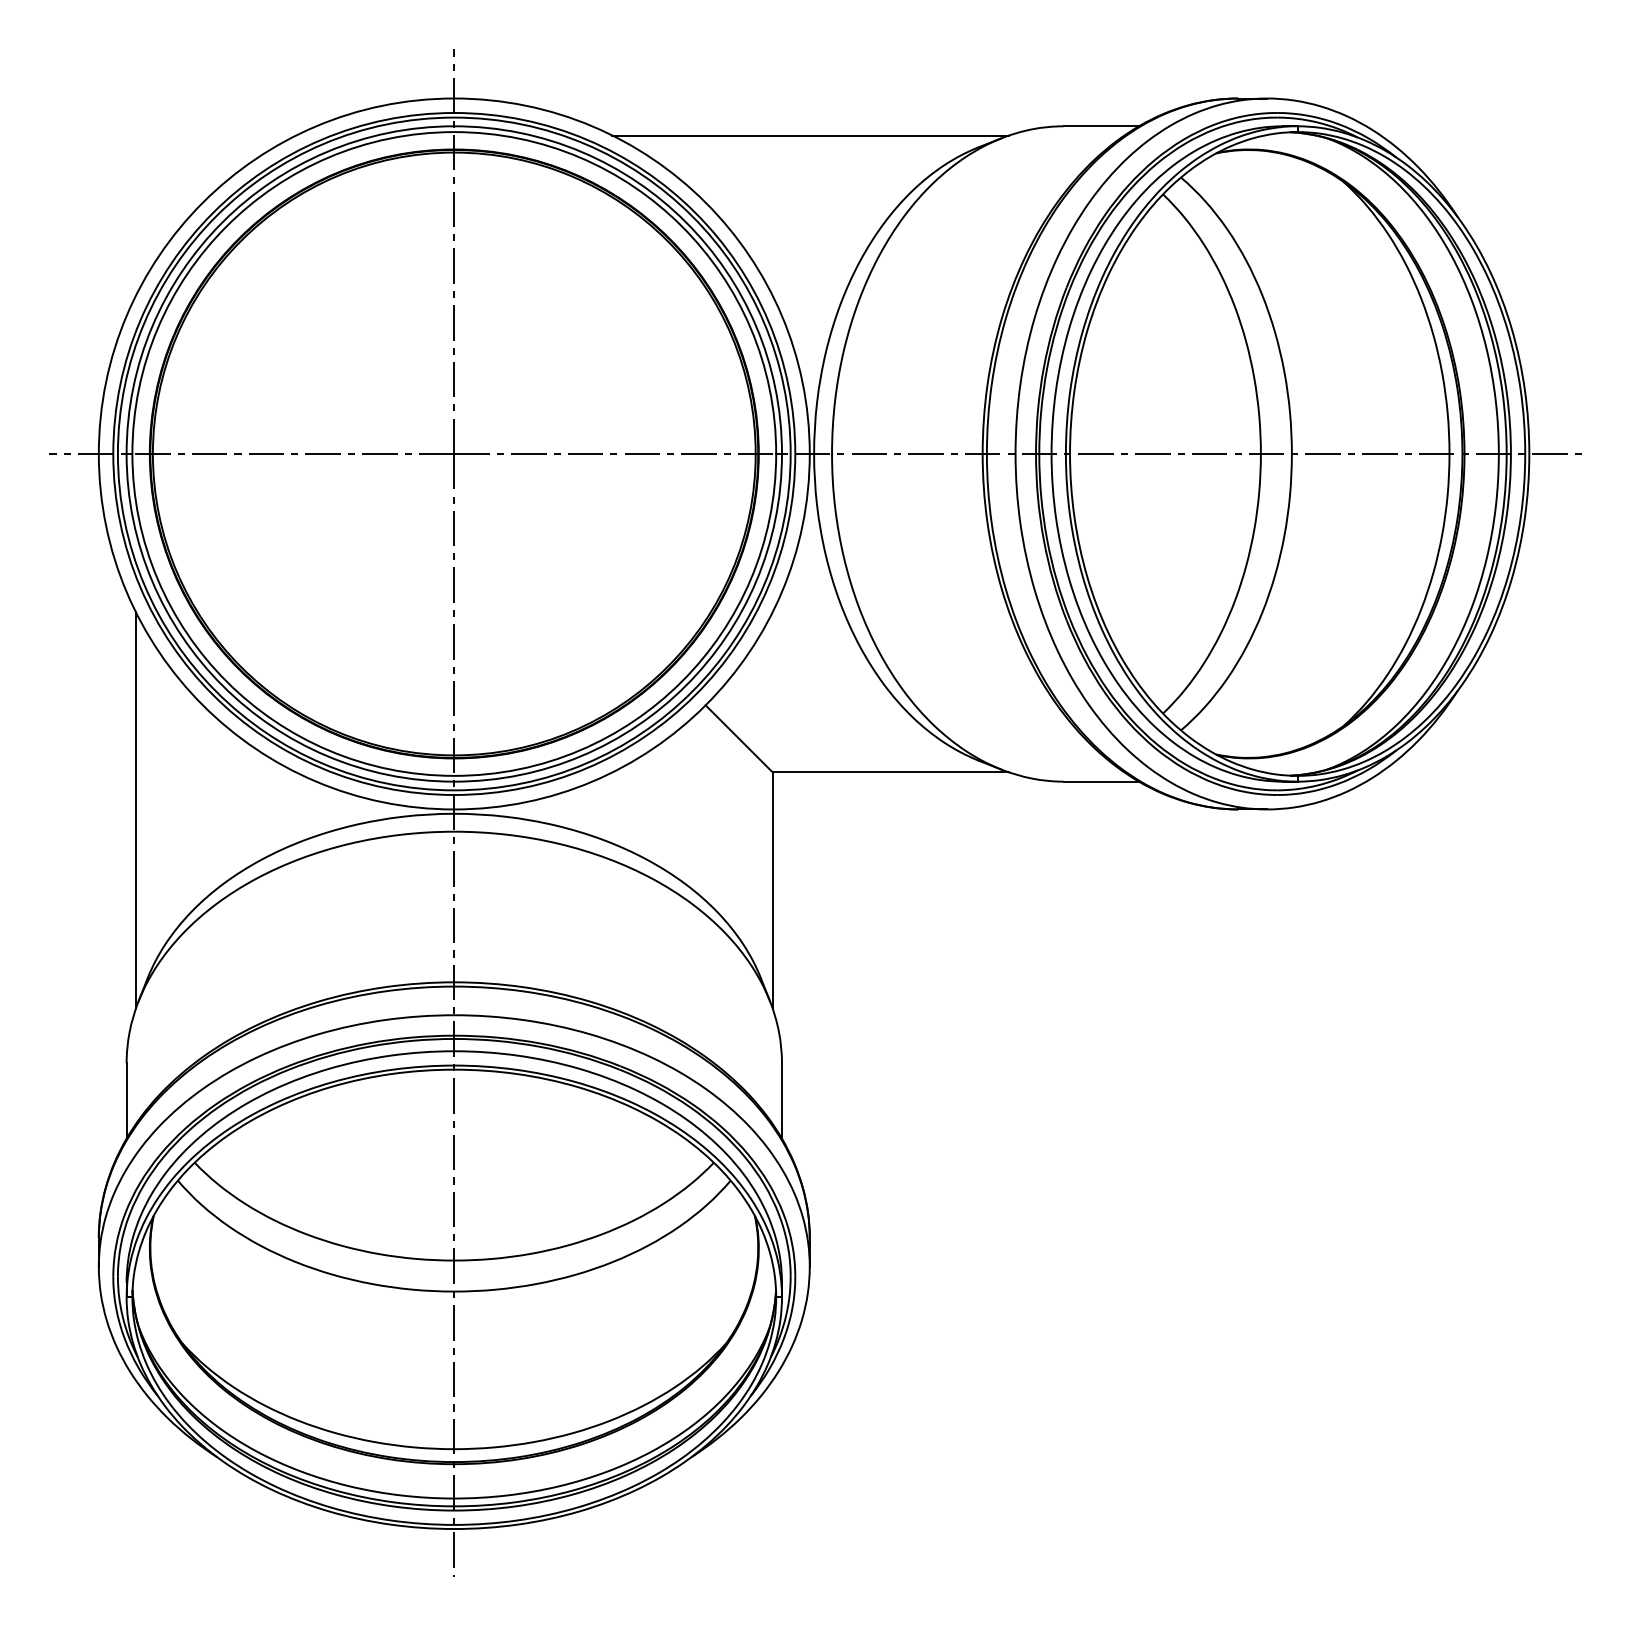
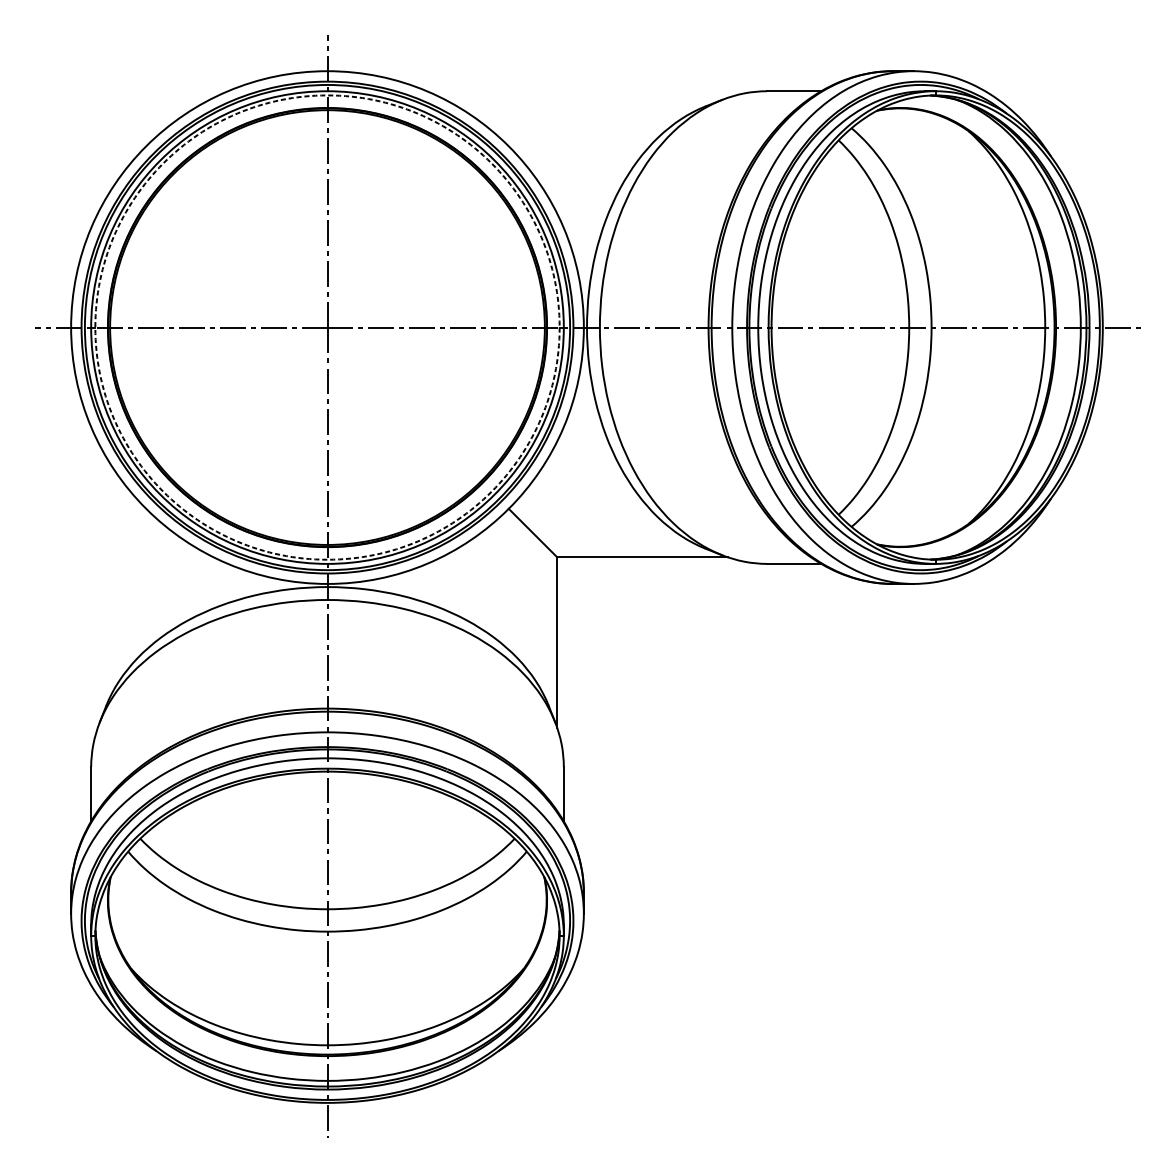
line: (810, 135) -> (584, 97), removed
circle: (454, 453) -> (327, 327), solid -> dashed
line: (135, 809) -> (97, 583), removed

